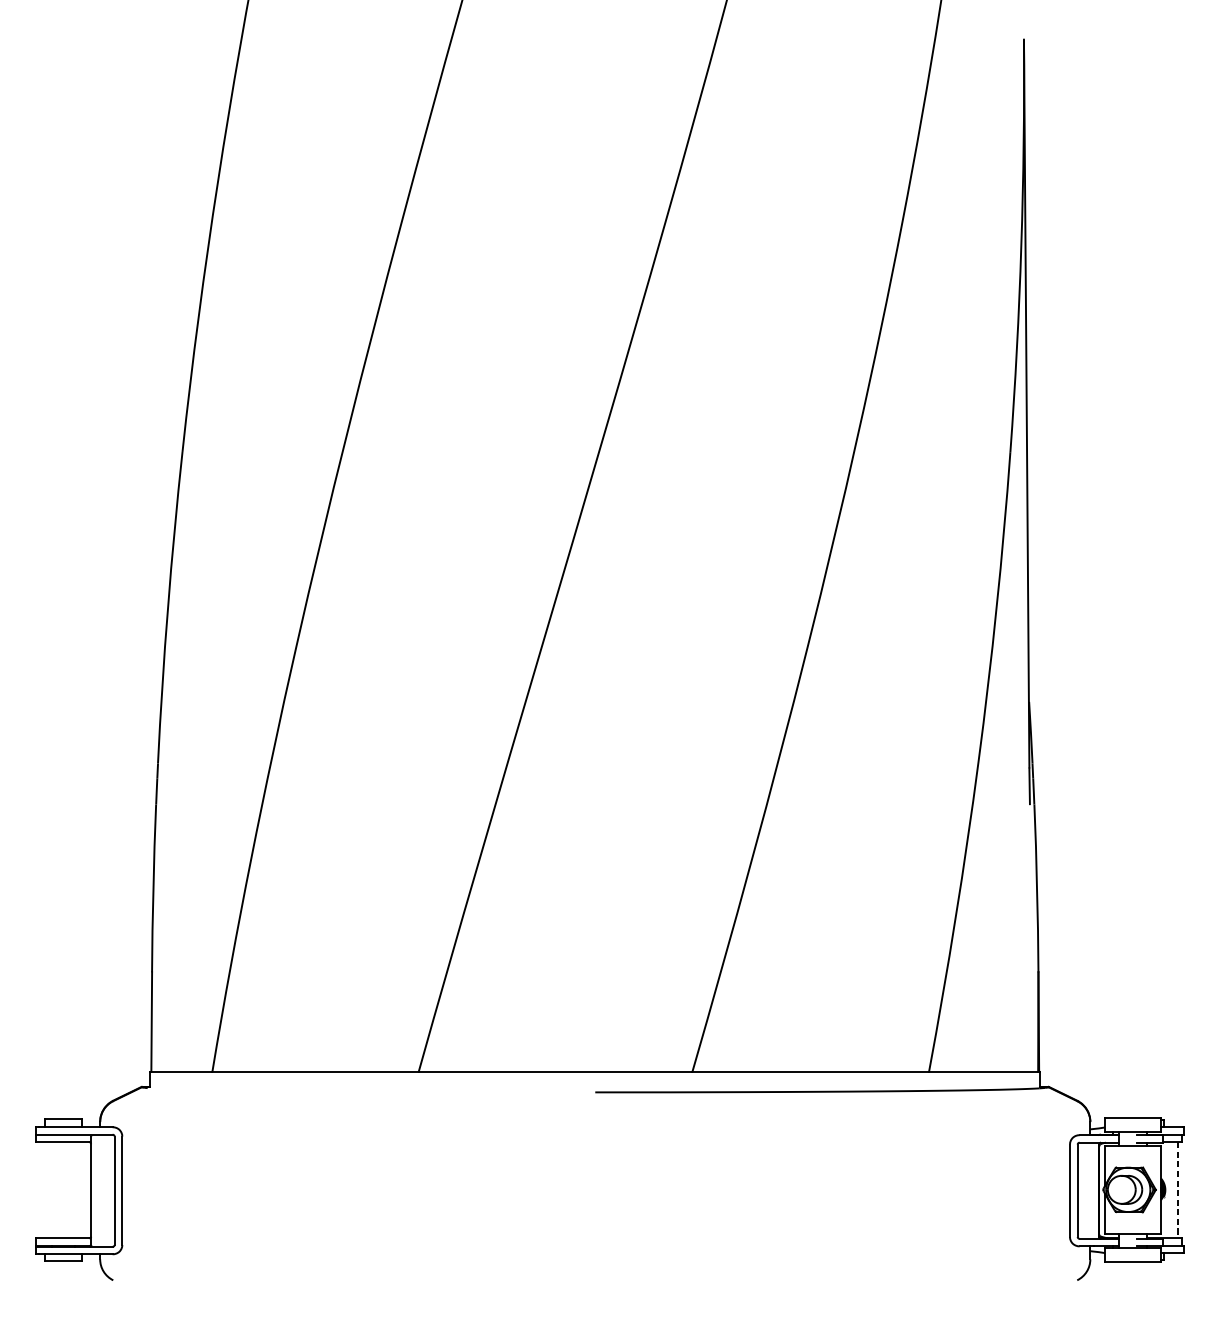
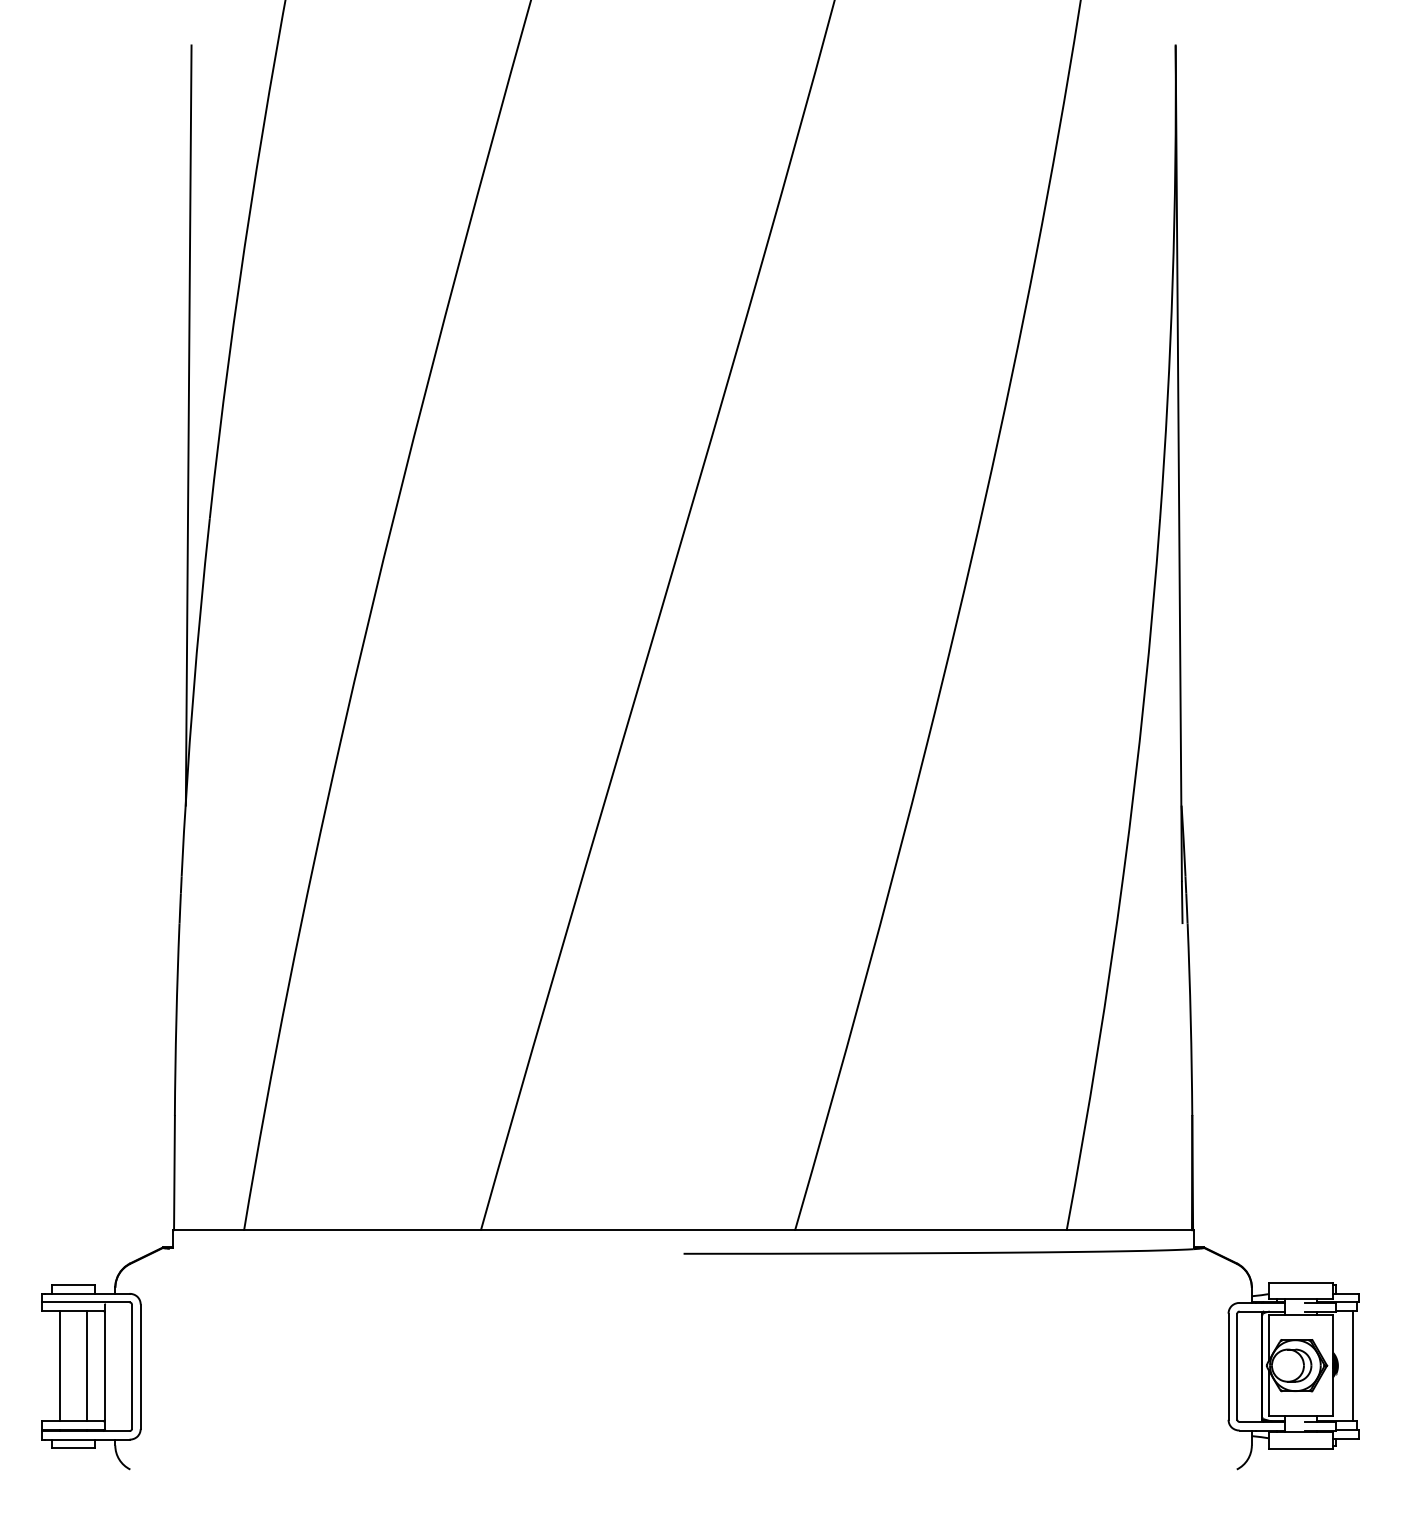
line: (163, 370) -> (188, 425), added
line: (52, 1190) -> (60, 1366), added
line: (75, 1190) -> (86, 1366), added
line: (1178, 1190) -> (1353, 1366), dashed -> solid

